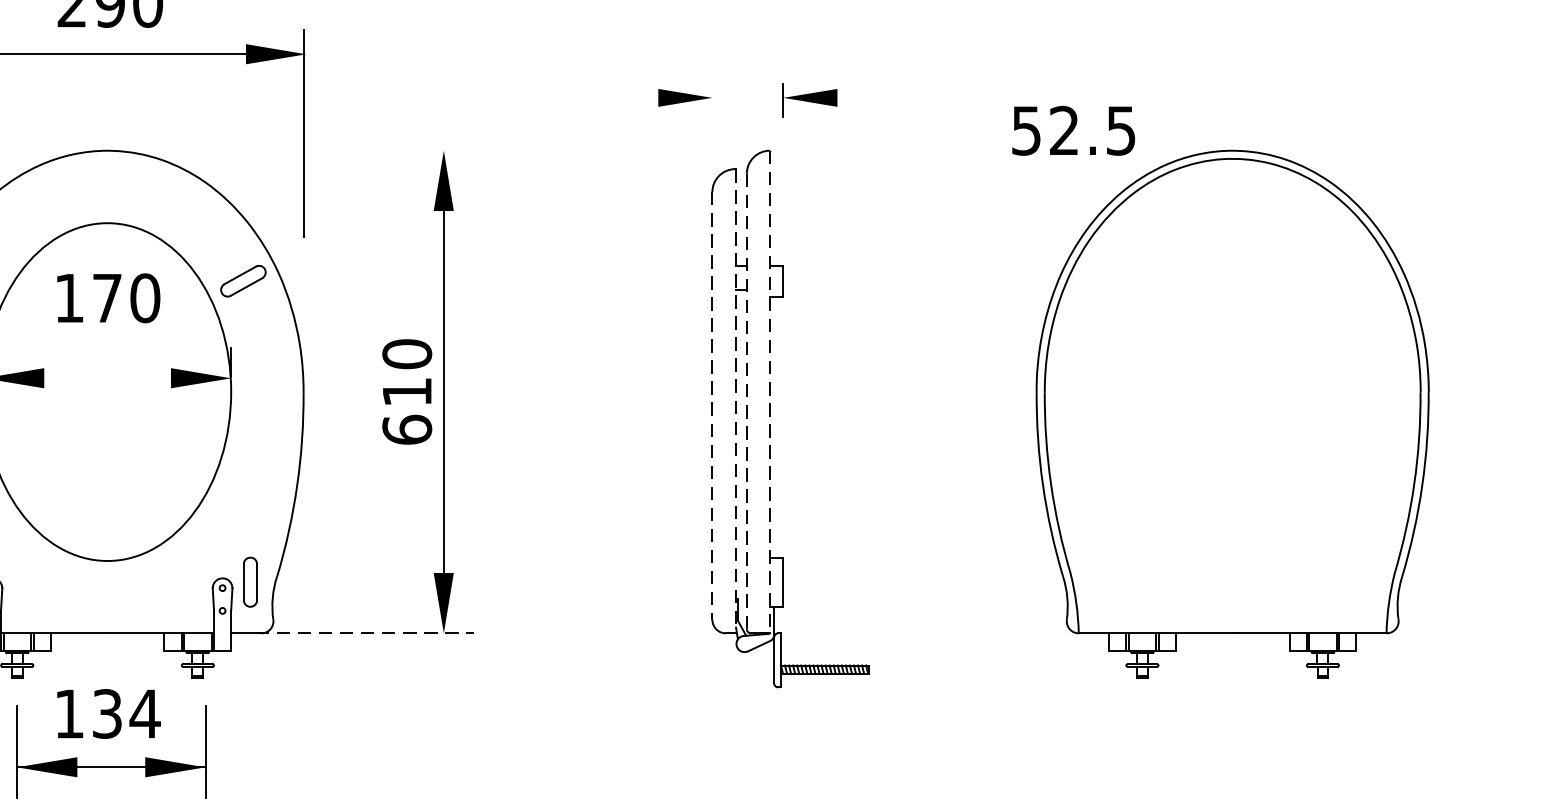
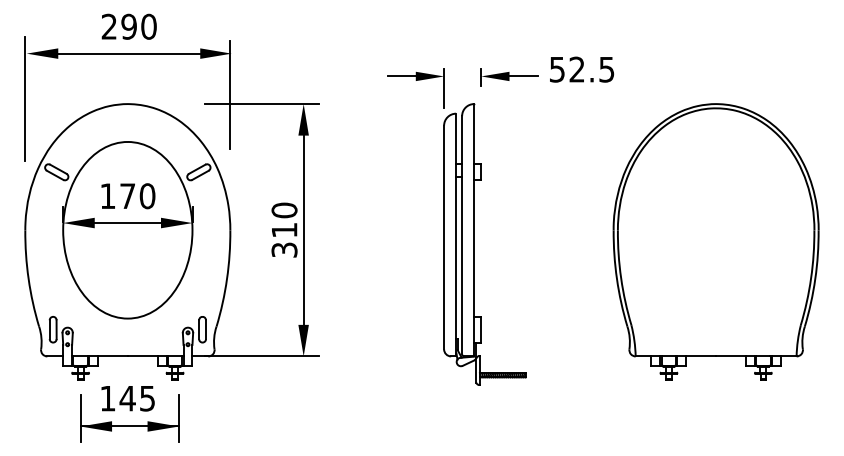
line: (630, 97) -> (401, 76), added
line: (864, 97) -> (523, 76), added
line: (713, 120) -> (444, 88), added
text: (1074, 130) -> (582, 69), moved
line: (363, 151) -> (261, 104), added
text: (108, 298) -> (128, 196), moved
line: (106, 379) -> (127, 223), added
line: (770, 392) -> (474, 230), dashed -> solid
line: (736, 402) -> (456, 235), dashed -> solid
line: (747, 402) -> (462, 235), dashed -> solid
line: (713, 405) -> (444, 237), dashed -> solid
text: (407, 428) -> (284, 249), 610 -> 310
line: (365, 633) -> (262, 356), dashed -> solid
text: (126, 713) -> (137, 398), 134 -> 145

